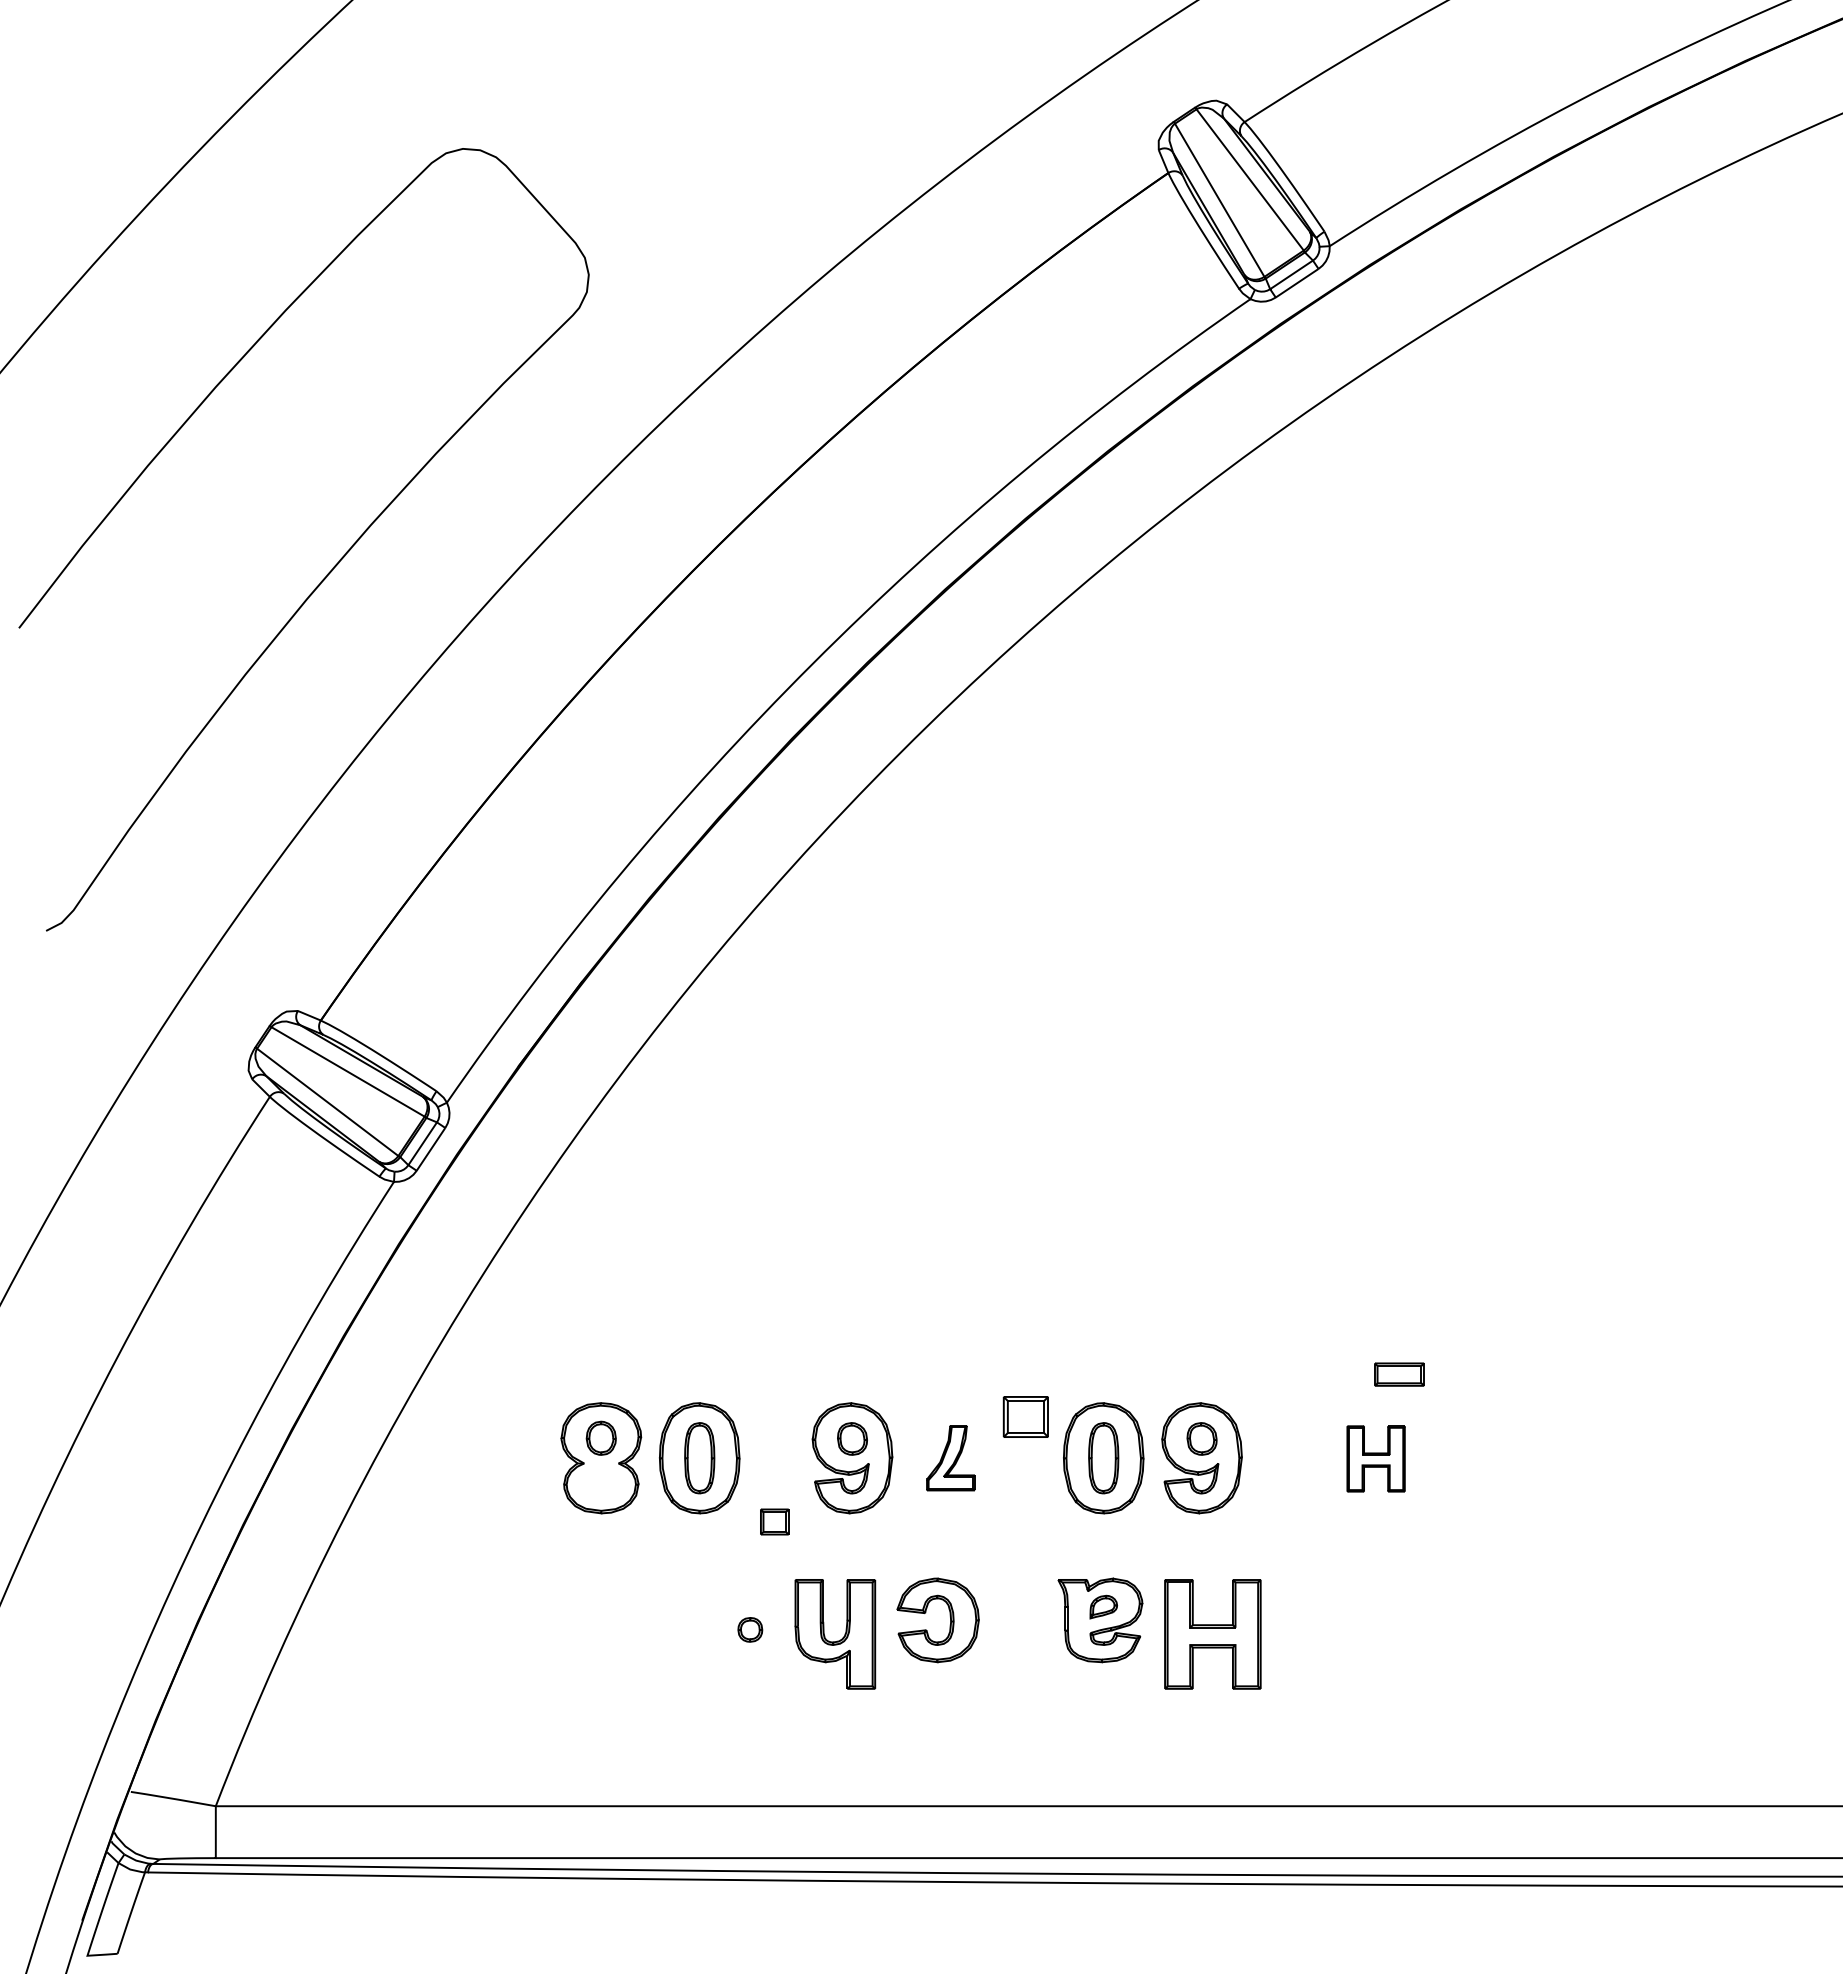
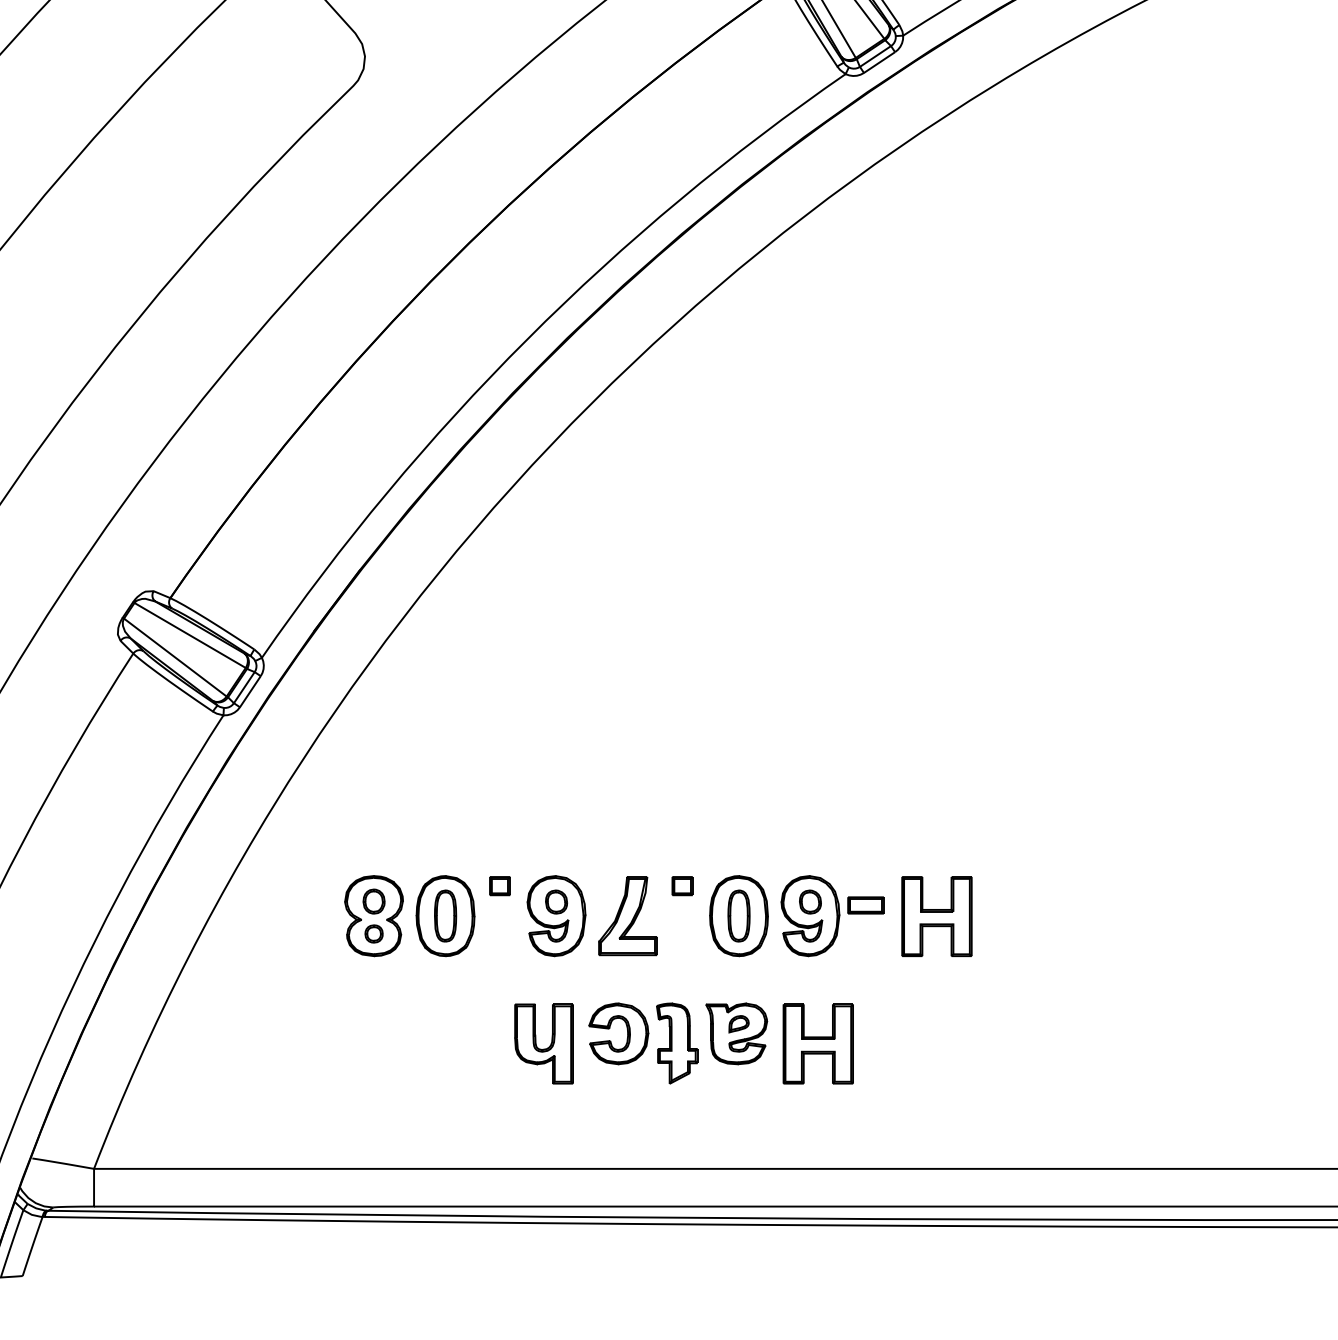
part: (1399, 1374) -> (865, 905), moved
part: (1025, 1416) -> (682, 885), size x0.62
part: (950, 1457) -> (627, 915), size x1.67
part: (1375, 1458) -> (936, 916), size x1.67
part: (774, 1521) -> (499, 885), moved
part: (750, 1629) -> (374, 933), moved
part: (1018, 1633) -> (677, 1043), added

